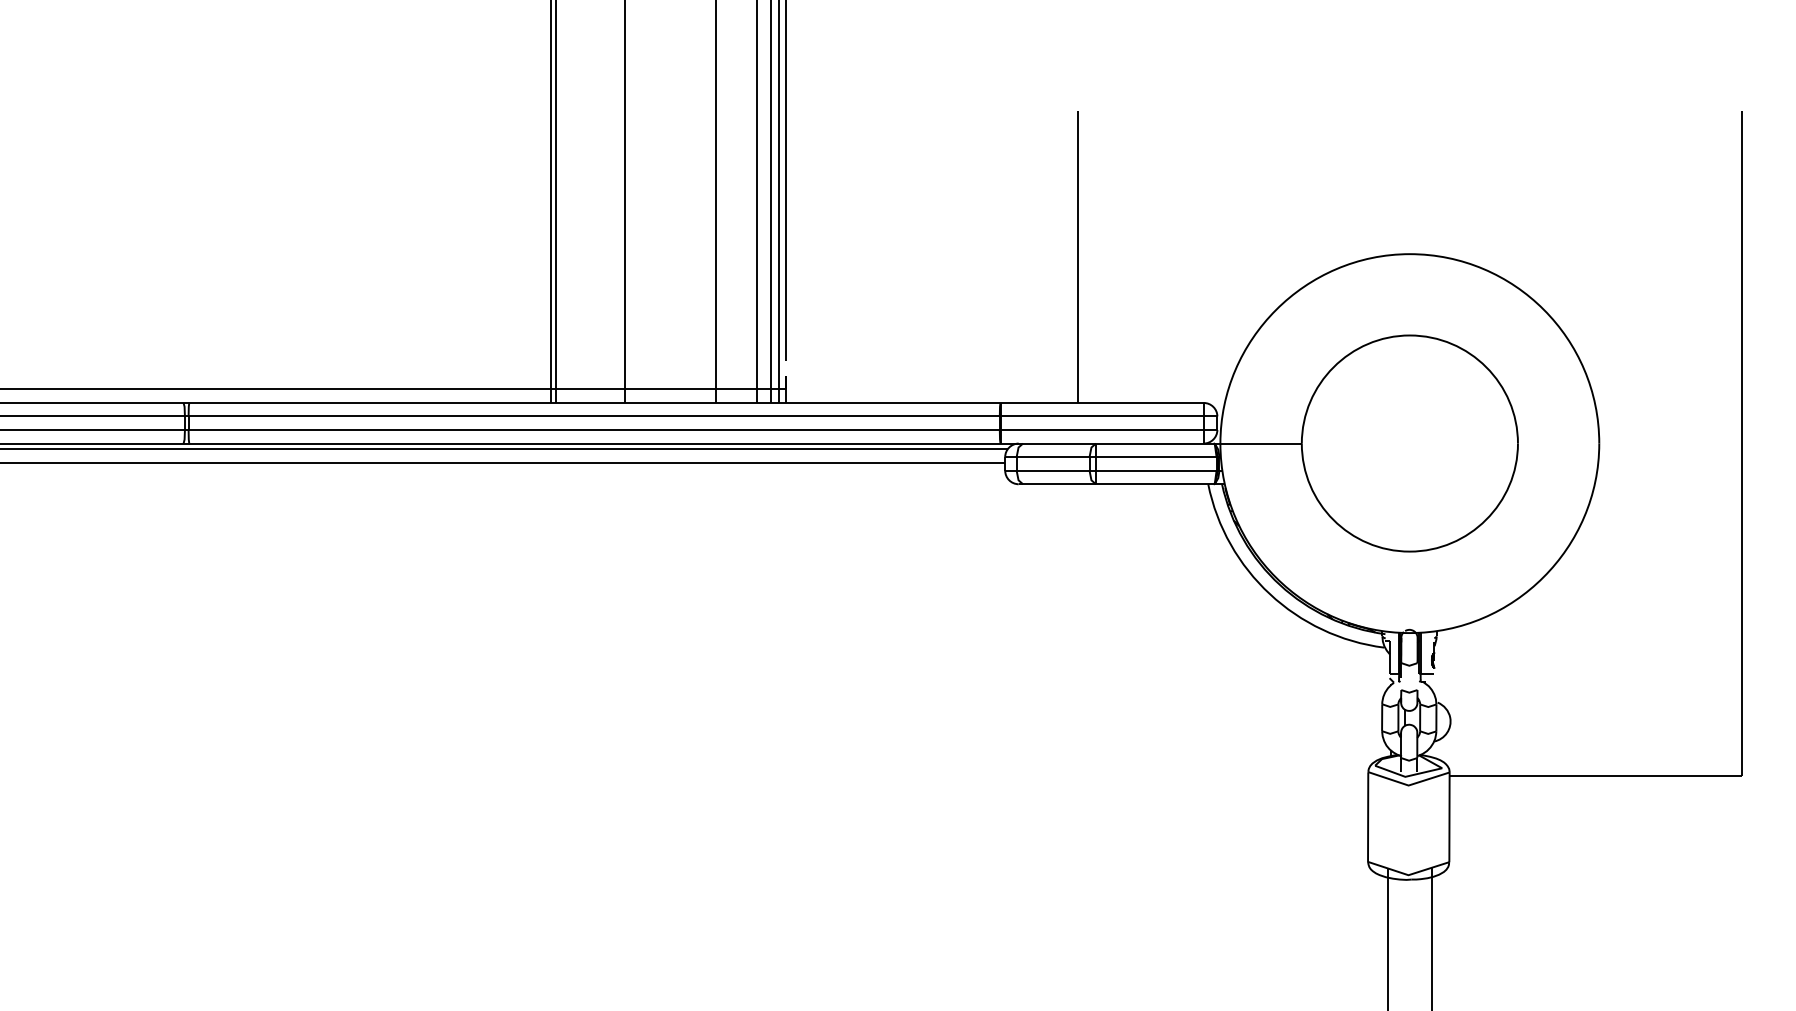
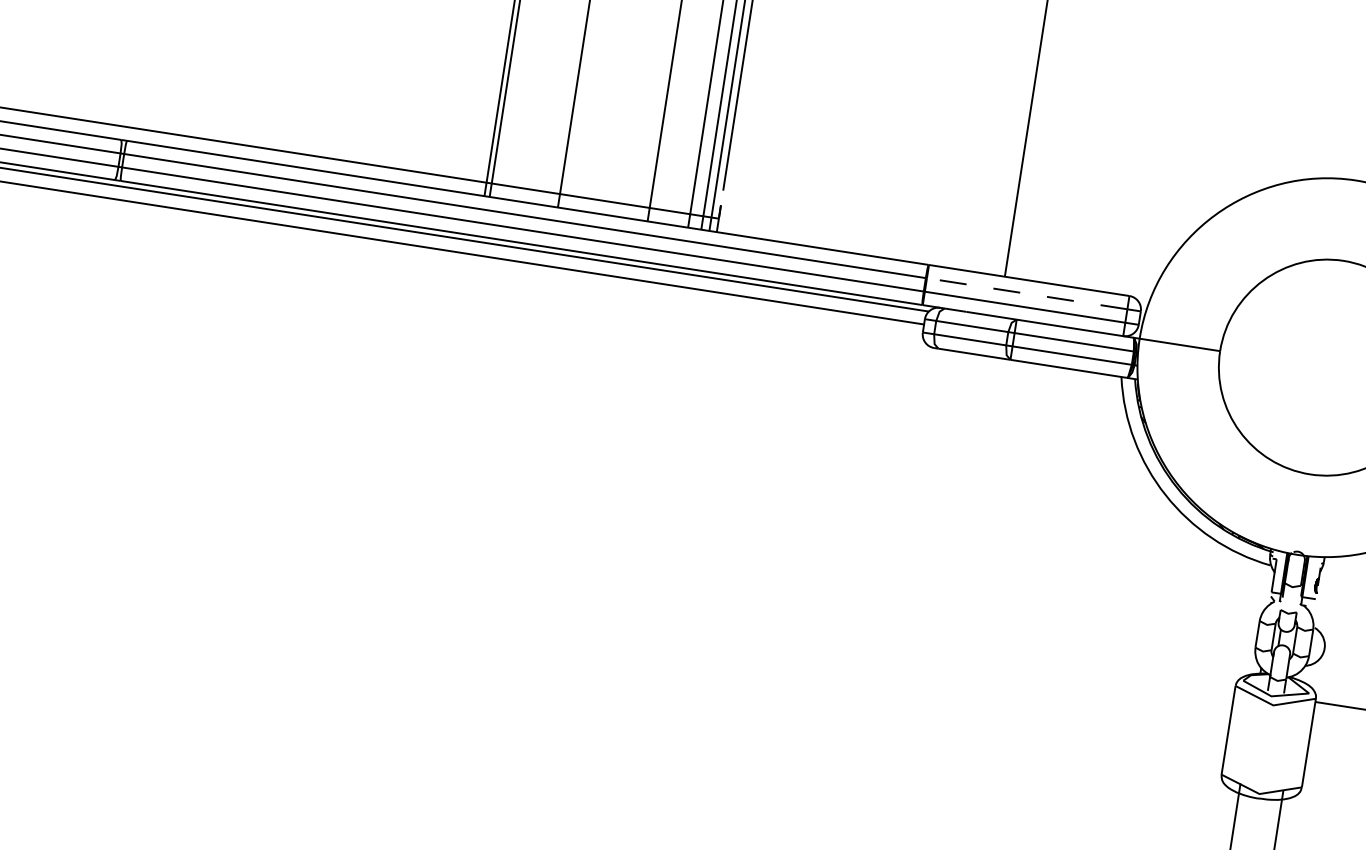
line: (1101, 416) -> (1026, 293), solid -> dashed

